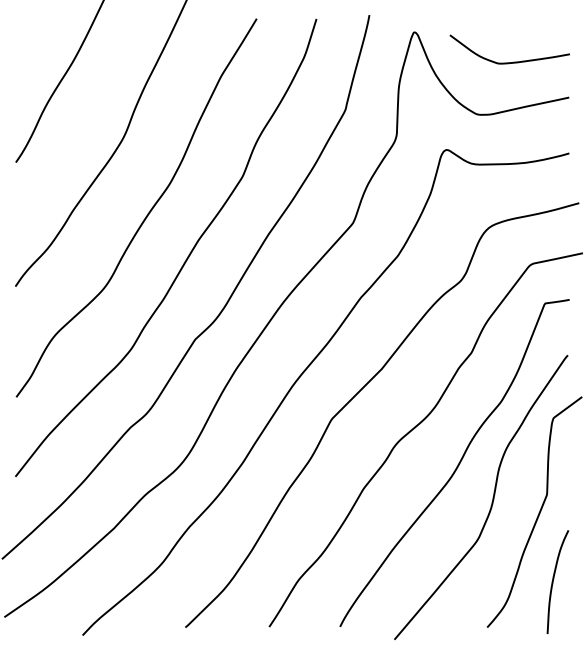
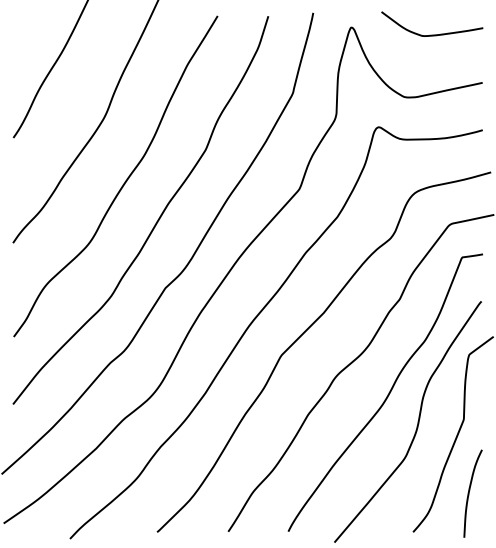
curve: (510, 61) -> (432, 34), moved

